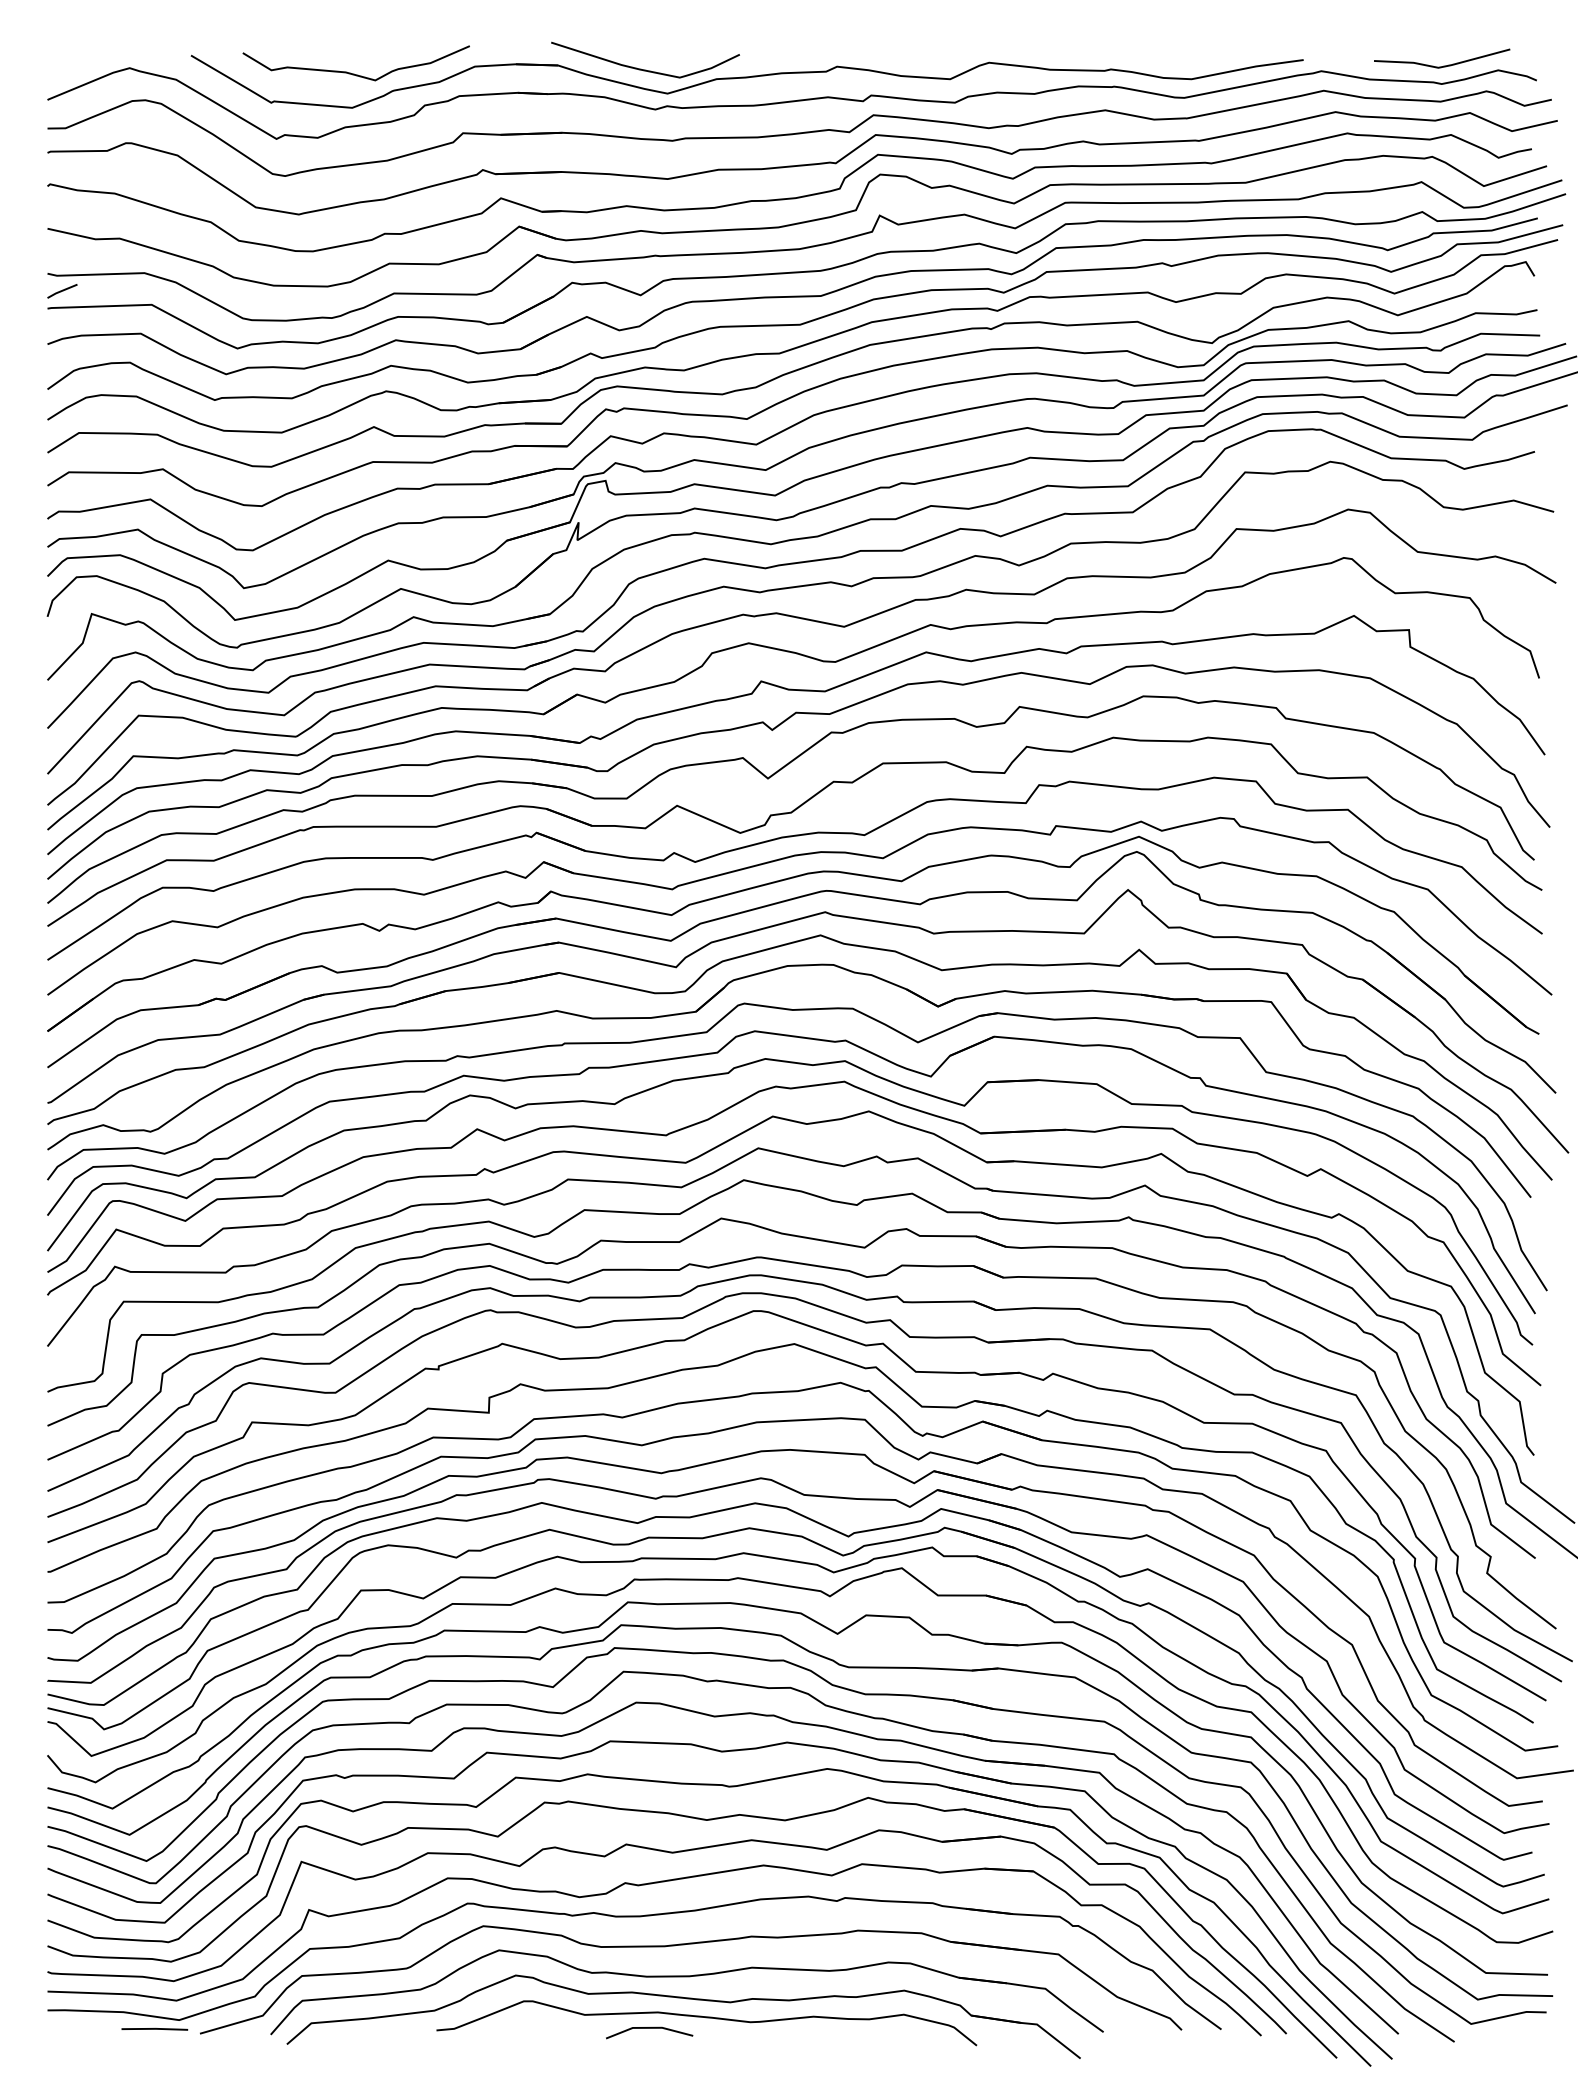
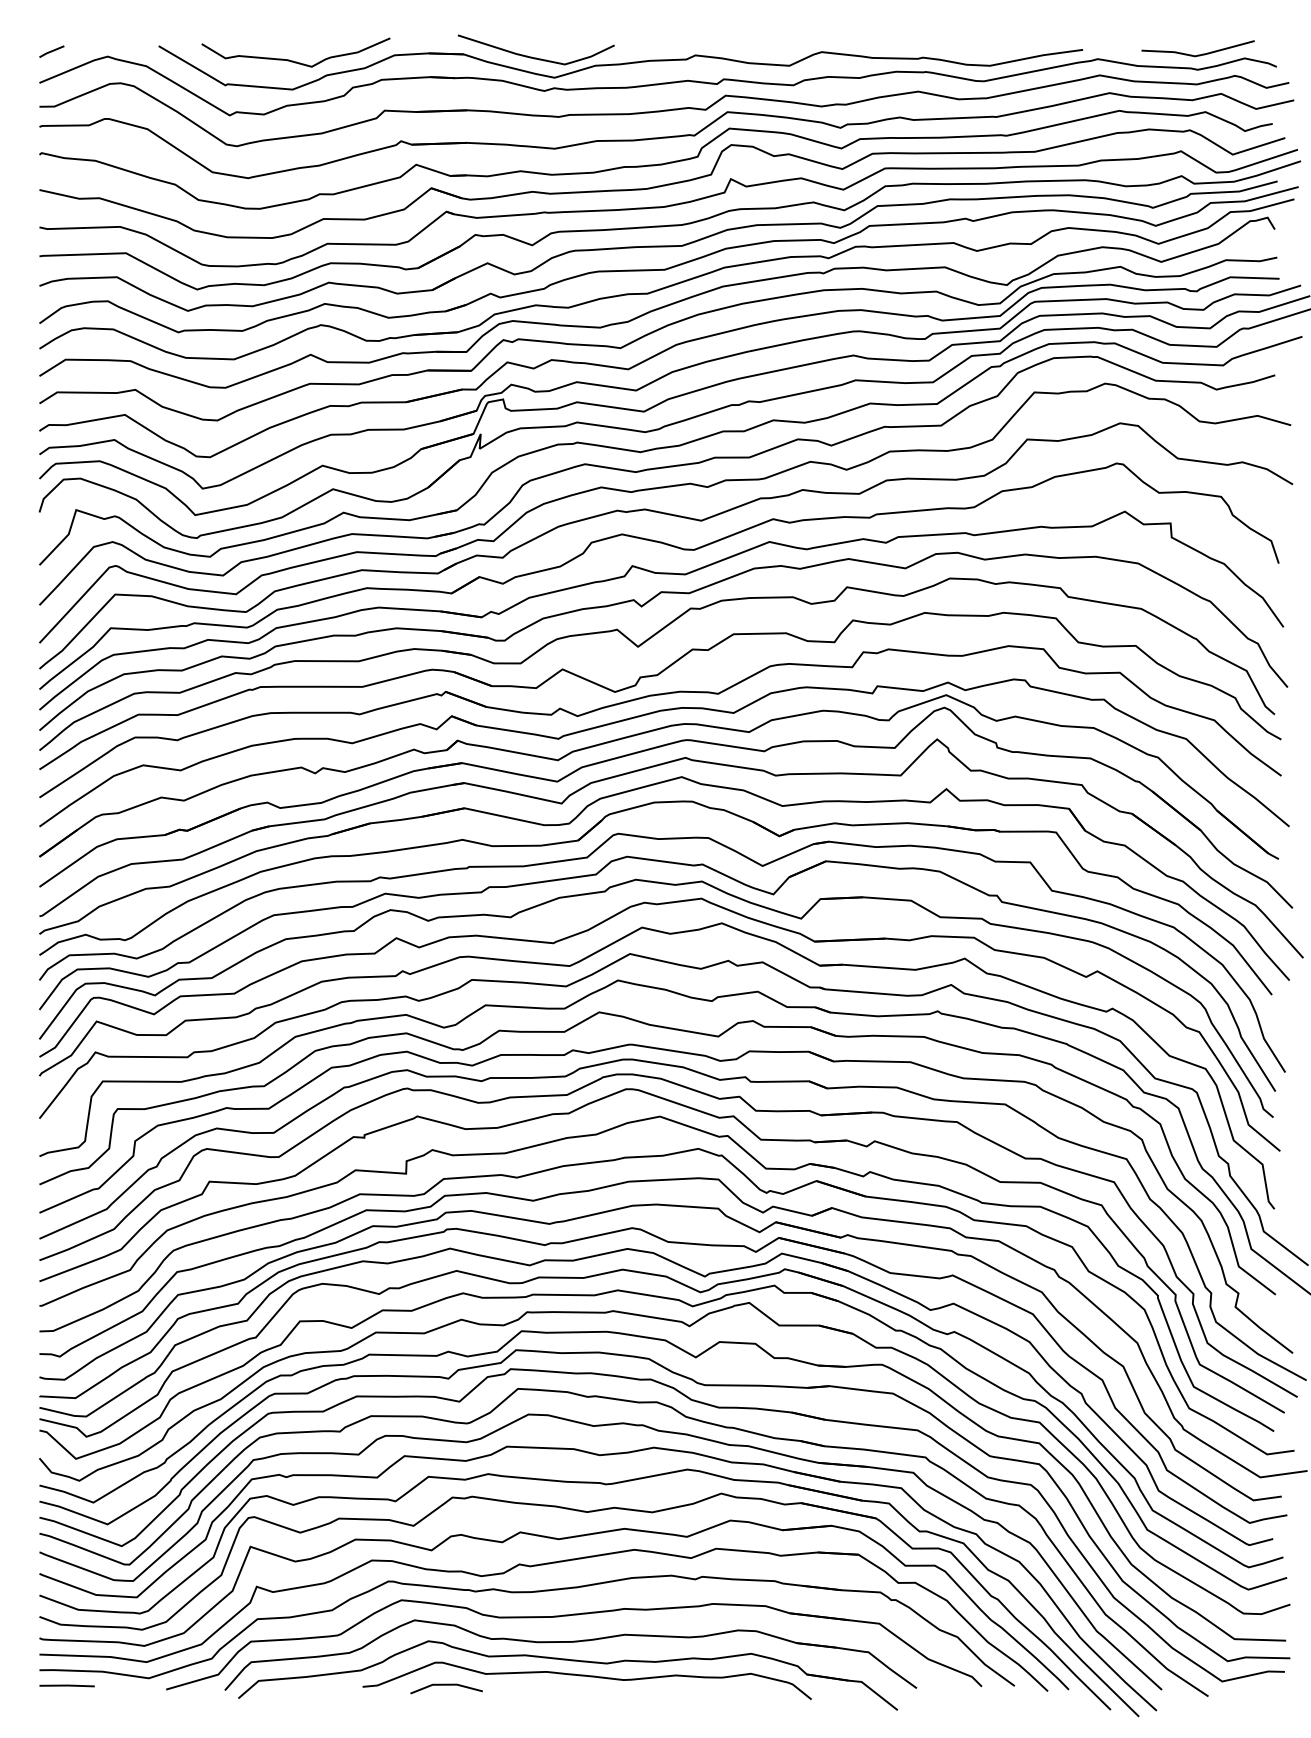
line: (62, 291) -> (51, 51), moved
line: (154, 2028) -> (66, 1685), moved
line: (649, 2028) -> (446, 1685), moved

